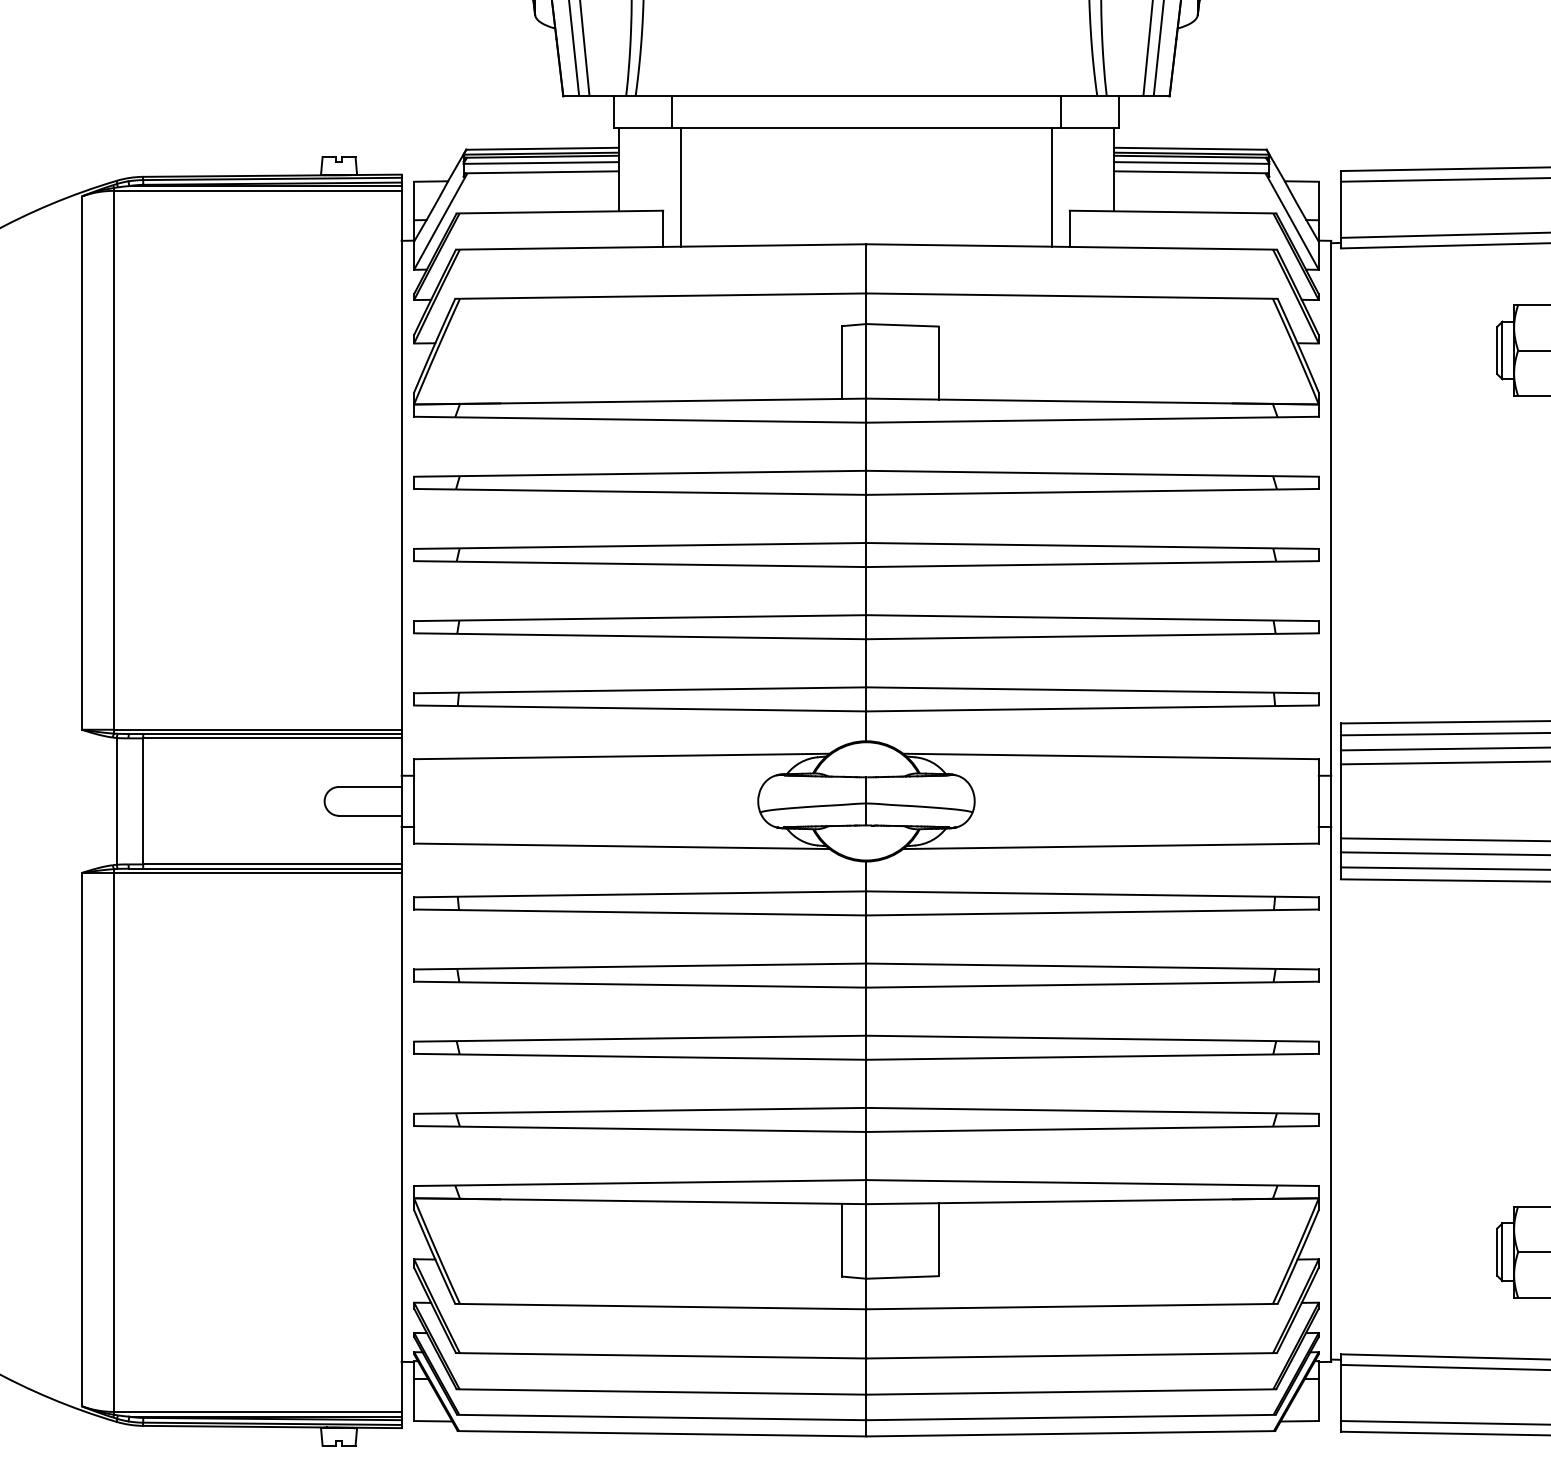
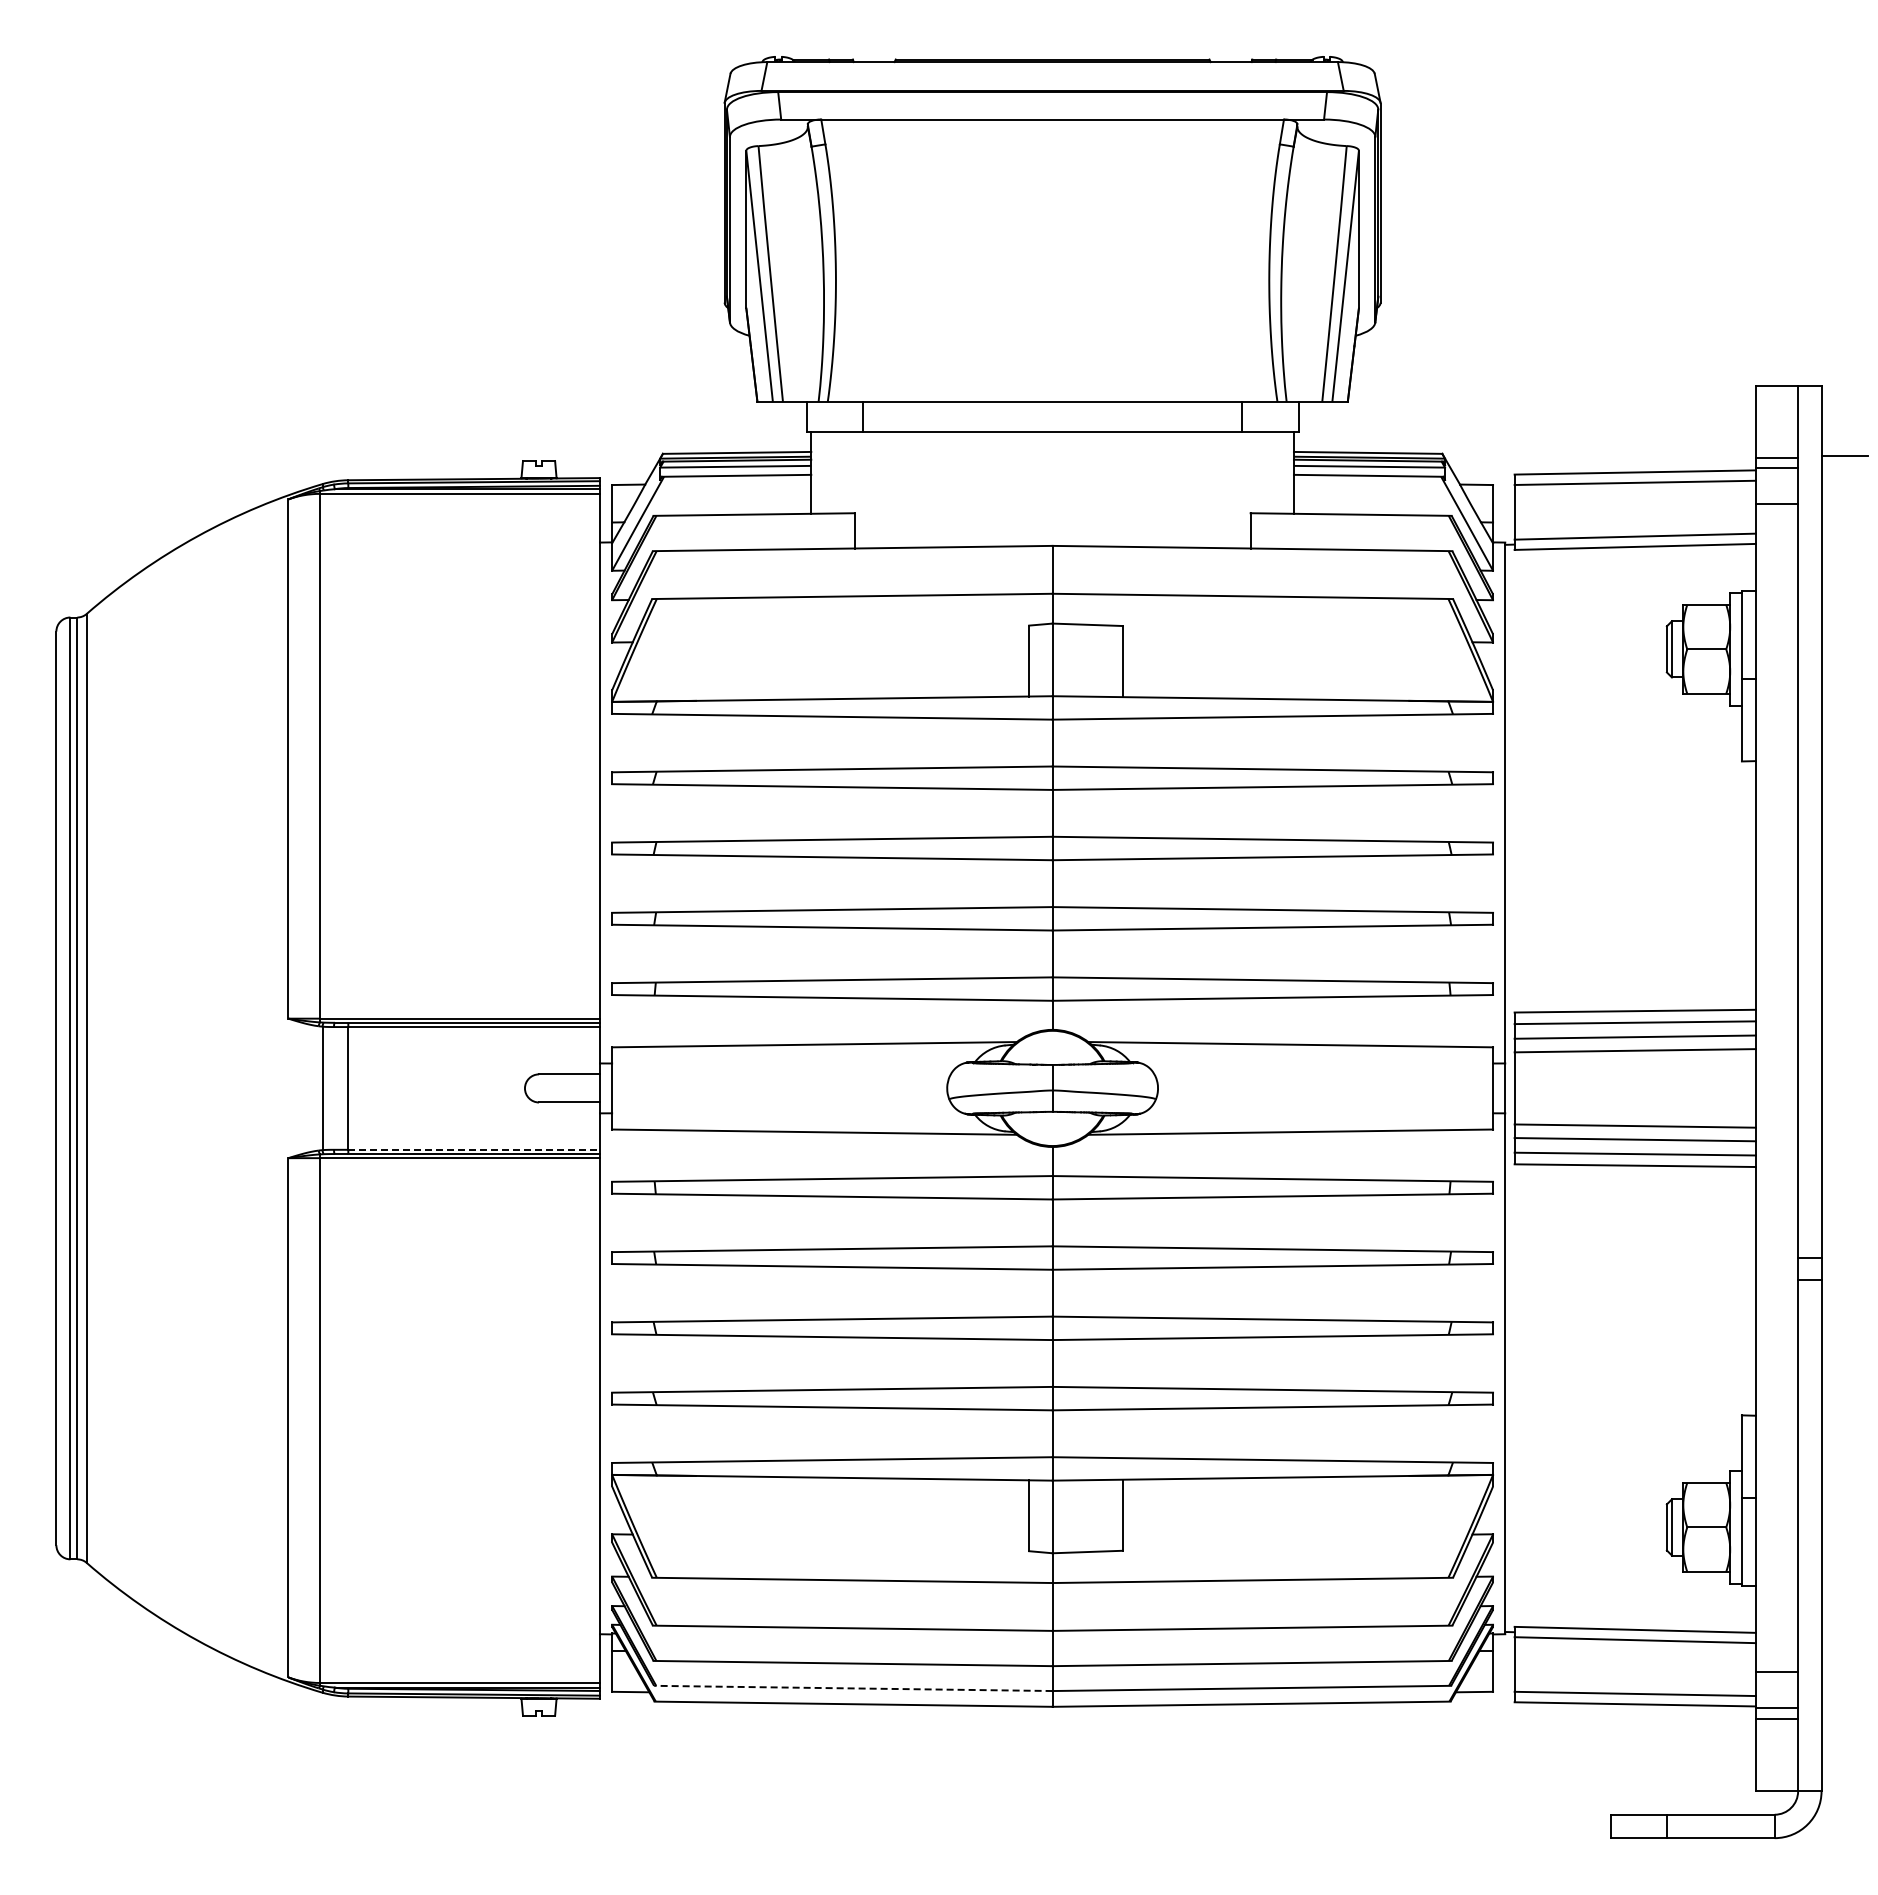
line: (681, 187) -> (872, 490), removed
line: (1052, 187) -> (1233, 490), removed
line: (272, 864) -> (474, 1149), solid -> dashed
line: (660, 1417) -> (852, 1688), solid -> dashed

